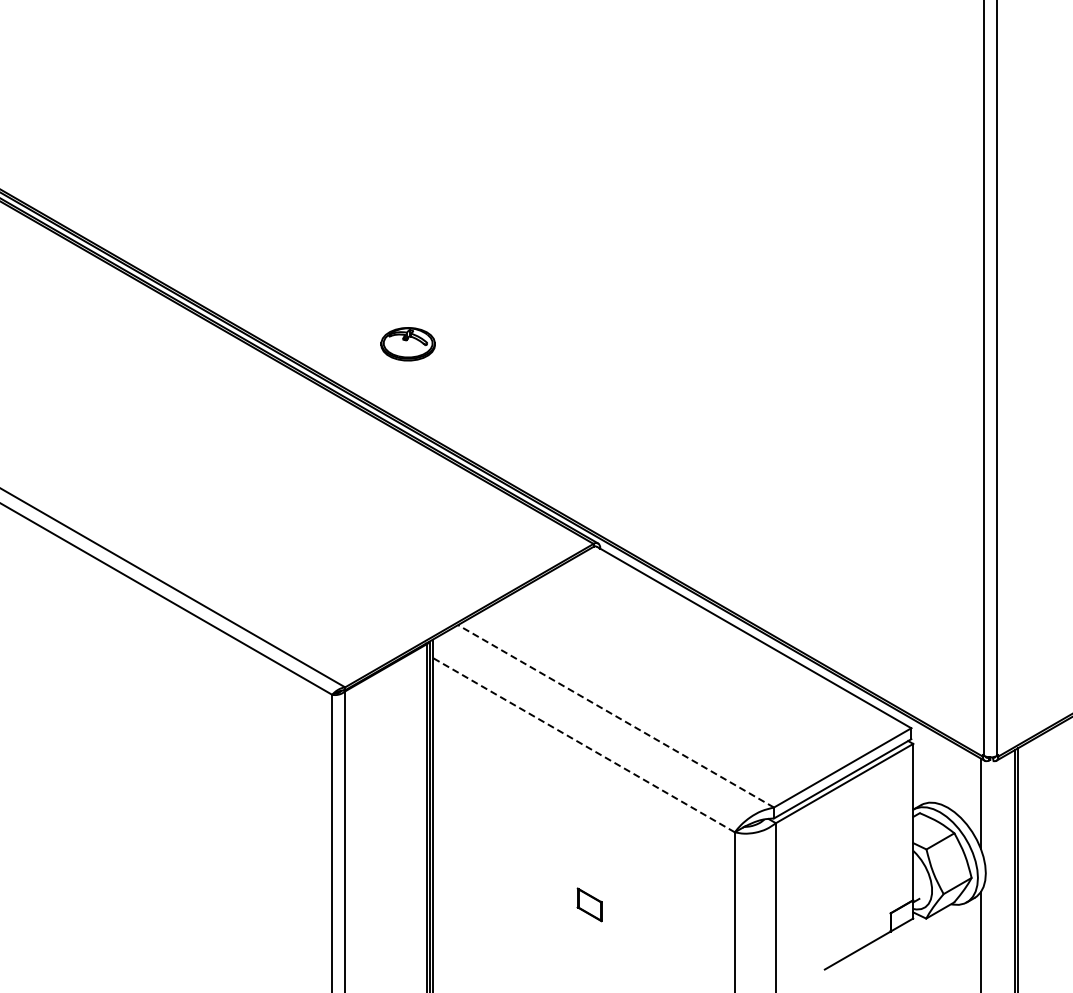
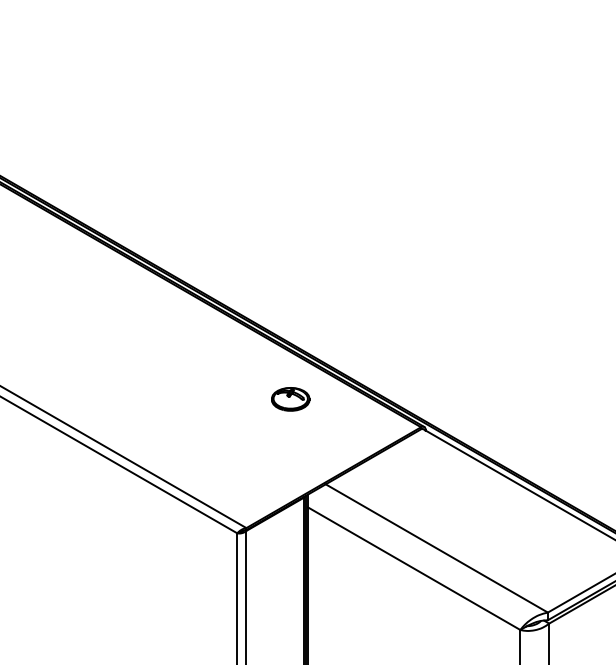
part: (407, 344) -> (290, 399), moved
line: (615, 716) -> (436, 548), dashed -> solid
line: (583, 744) -> (413, 568), dashed -> solid

